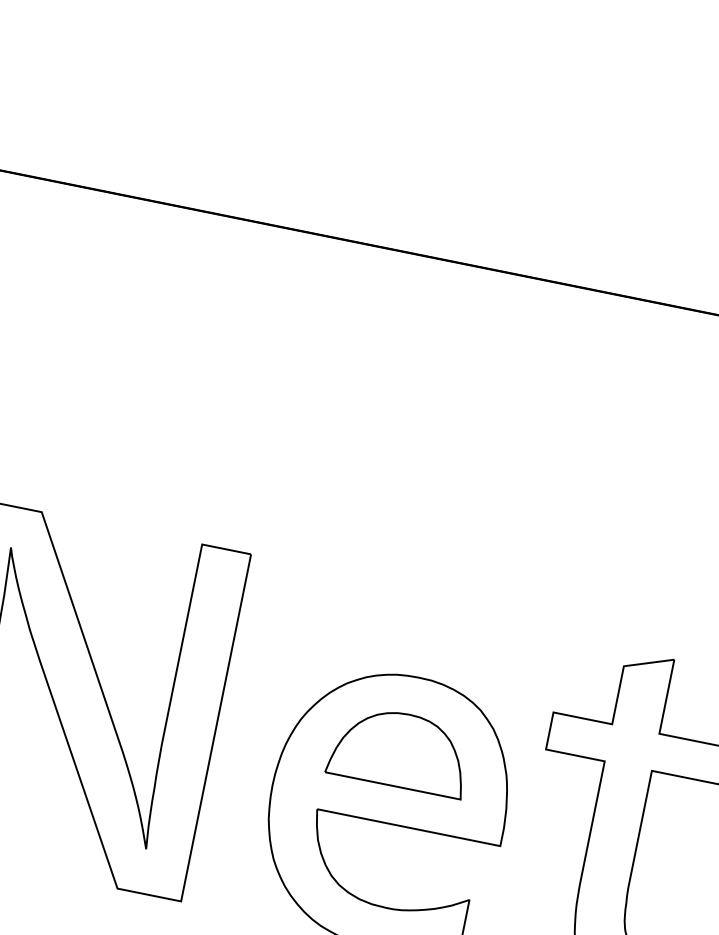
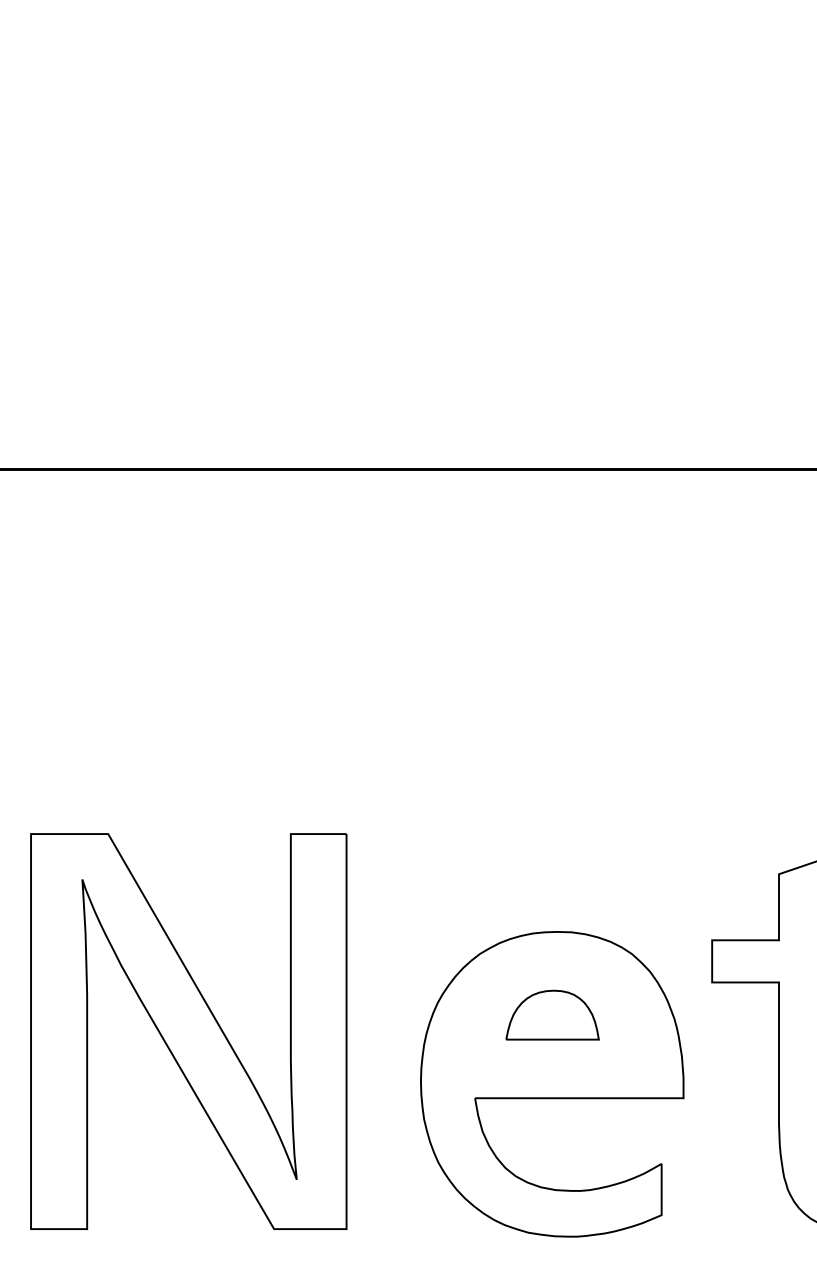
part: (400, 749) -> (552, 1014), size x0.6

